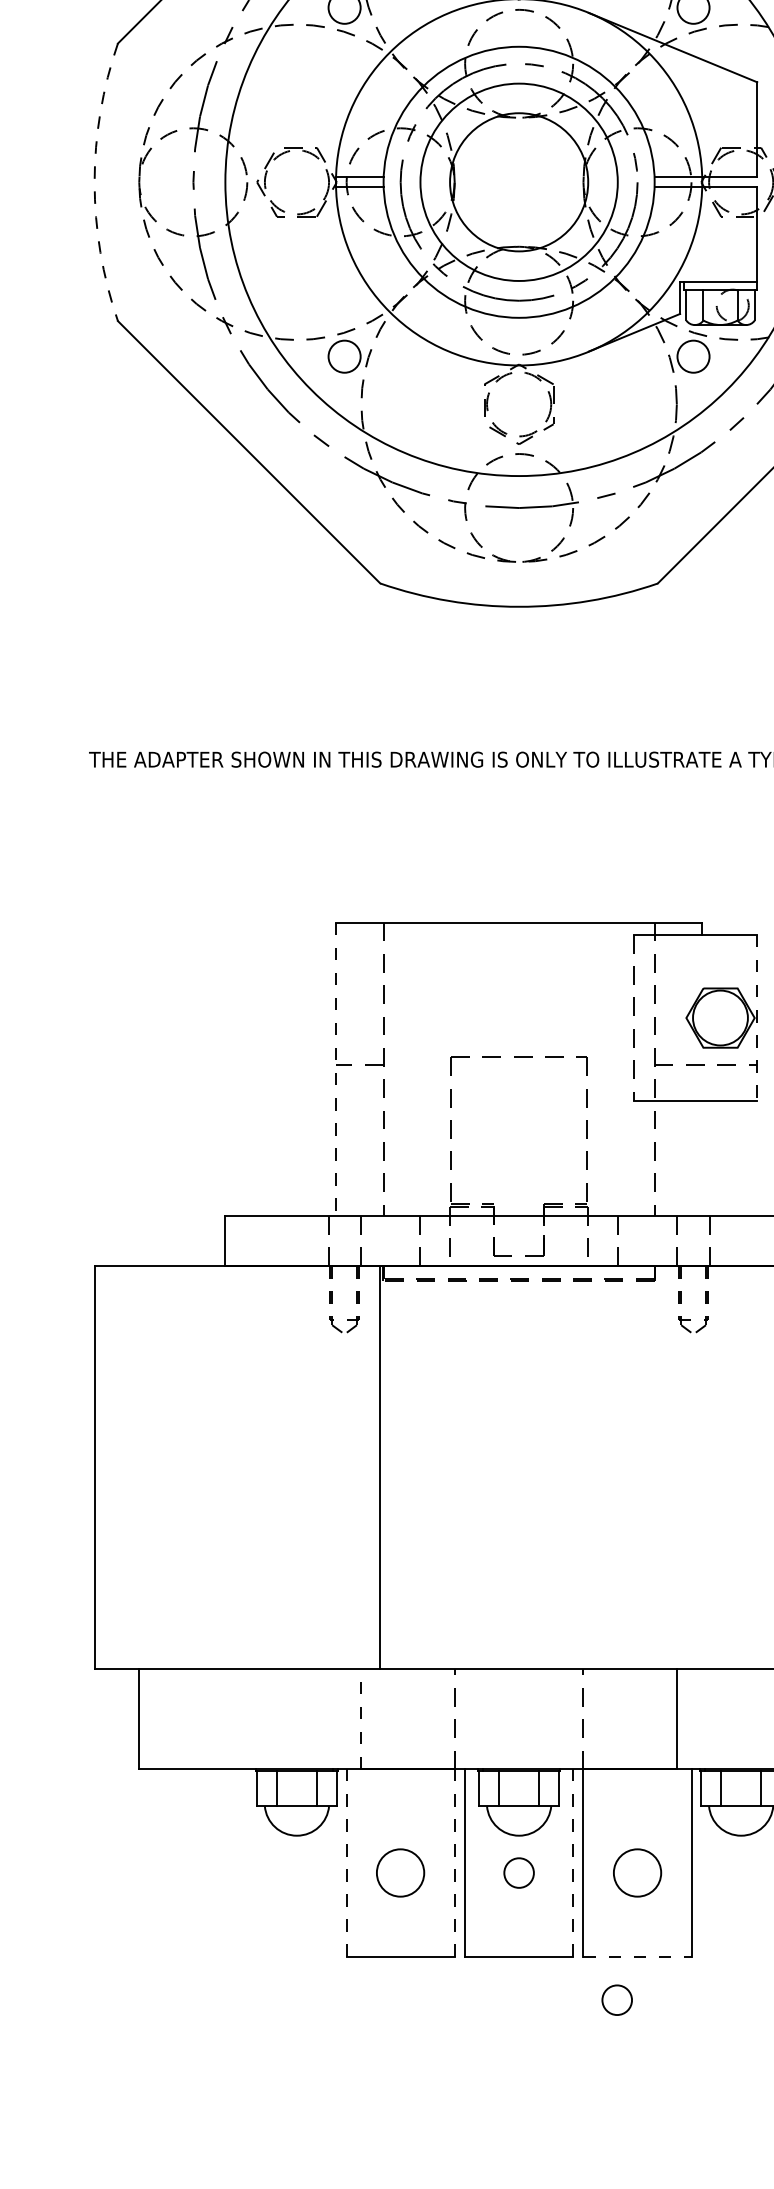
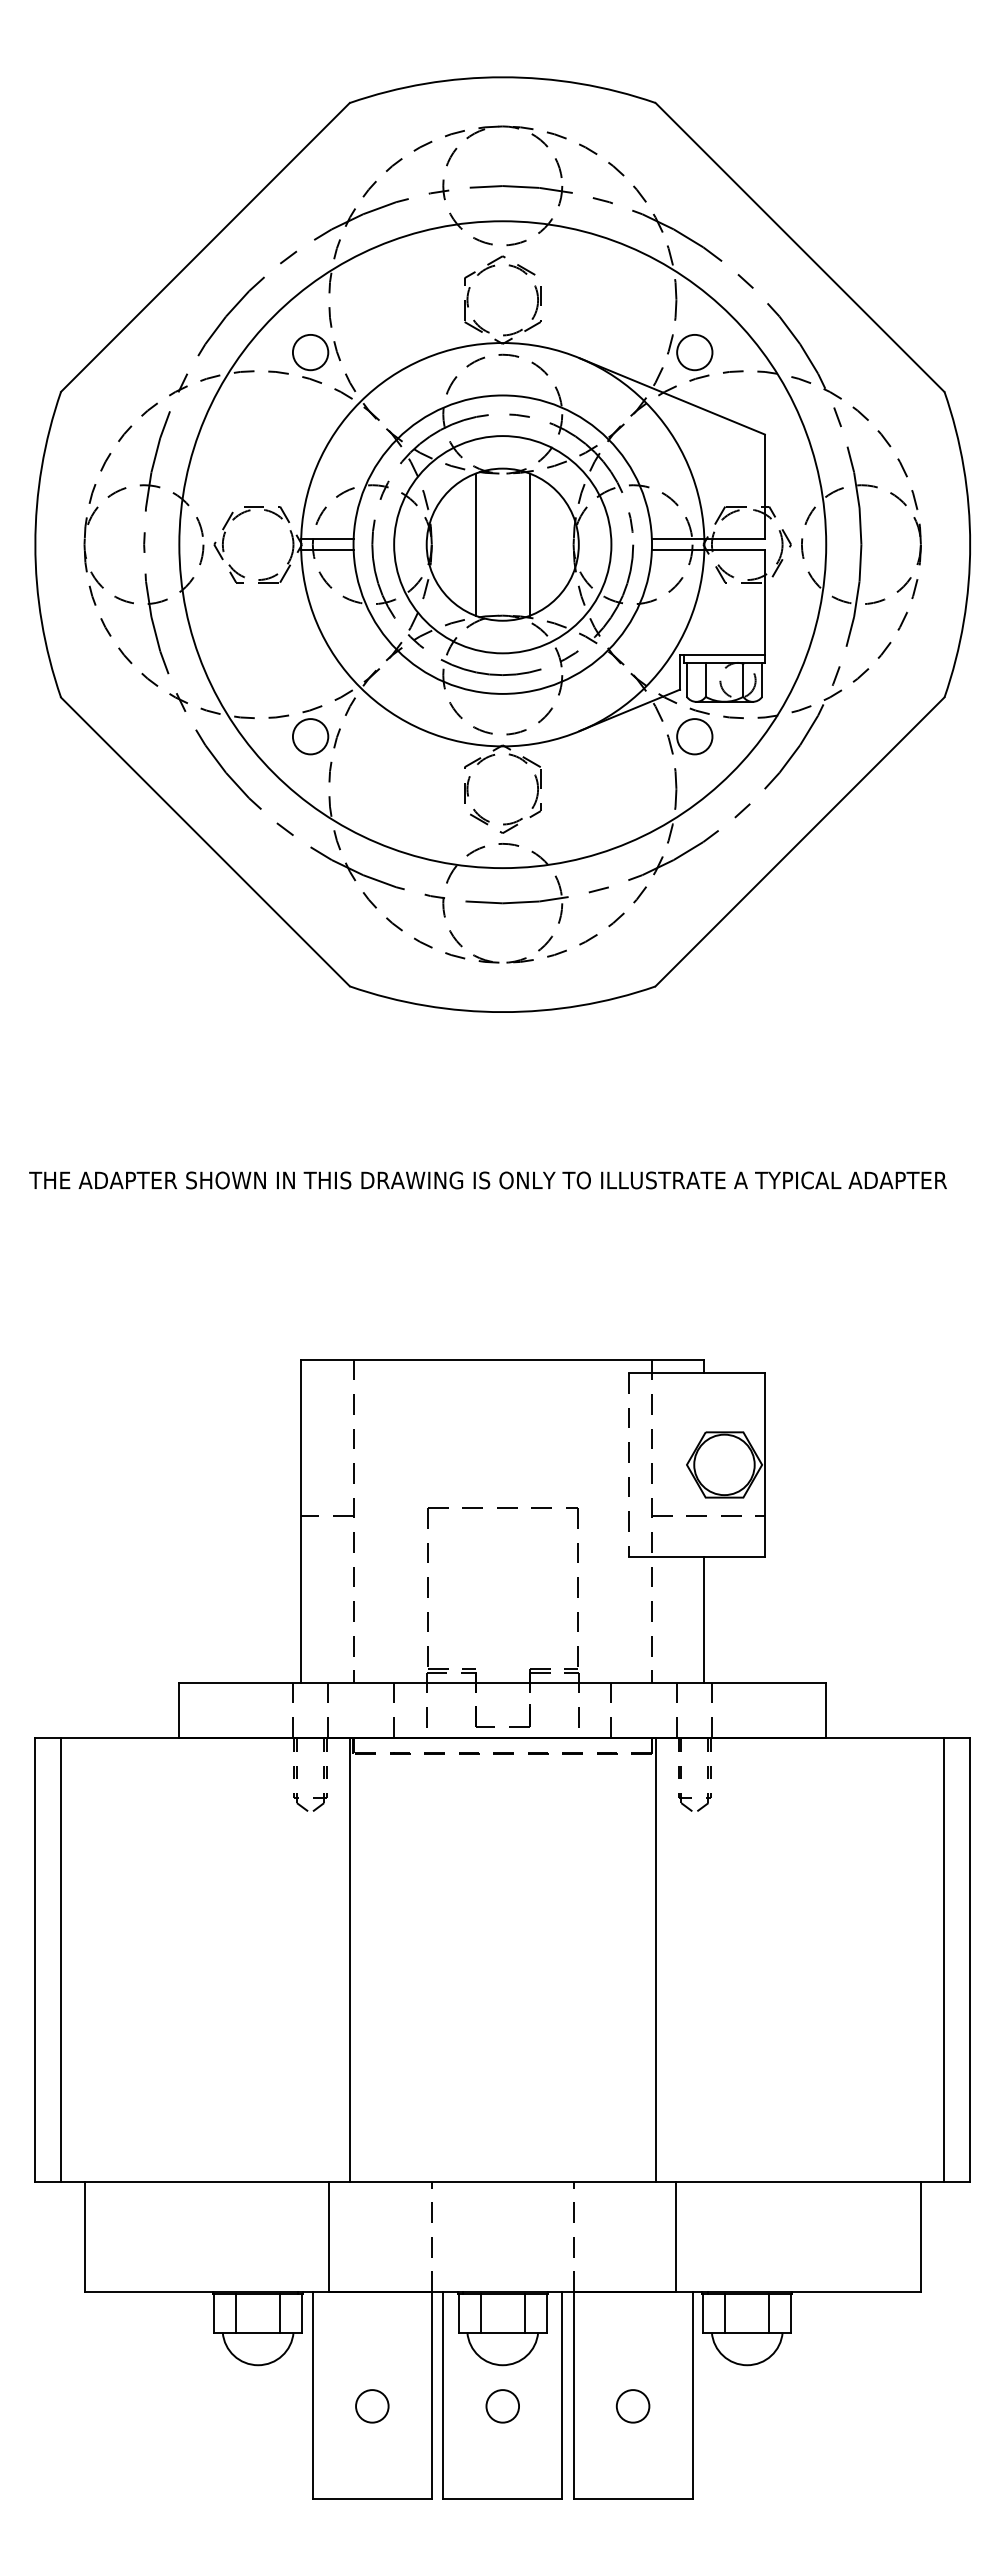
arc: (94, 182) -> (35, 544), dashed -> solid
line: (494, 182) -> (475, 544), added
line: (543, 182) -> (529, 544), added
line: (756, 1017) -> (764, 1464), dashed -> solid
line: (336, 1069) -> (301, 1521), dashed -> solid
line: (702, 1158) -> (704, 1619), added
line: (118, 1467) -> (61, 1959), added
line: (657, 1467) -> (655, 1959), added
line: (361, 1718) -> (329, 2236), dashed -> solid
line: (346, 1862) -> (312, 2394), dashed -> solid
line: (454, 1862) -> (431, 2394), dashed -> solid
line: (573, 1862) -> (562, 2394), dashed -> solid
circle: (400, 1873) -> (372, 2406), size x0.62
circle: (636, 1873) -> (632, 2406), size x0.62
line: (637, 1956) -> (633, 2498), dashed -> solid
circle: (616, 2000) -> (610, 2546), removed

